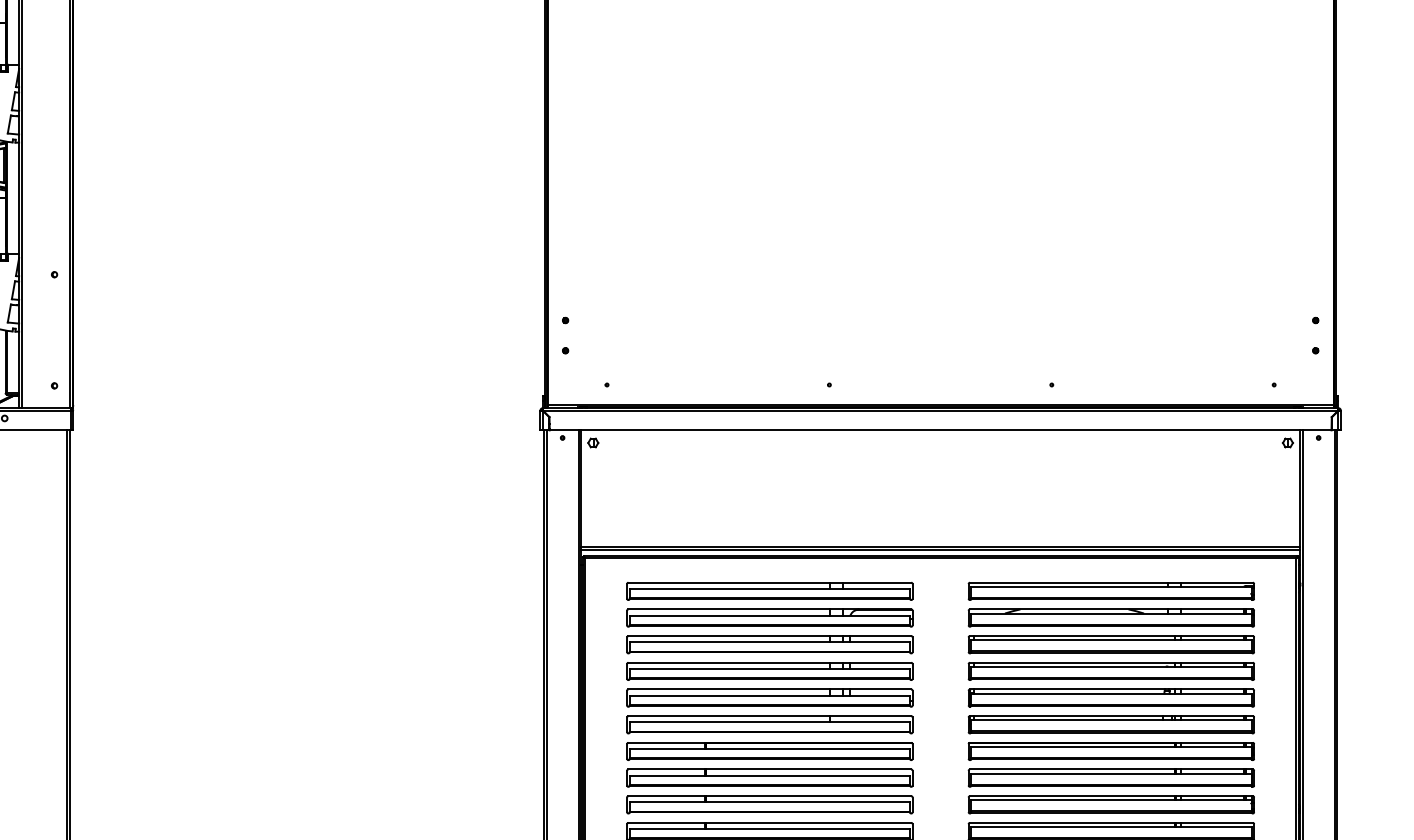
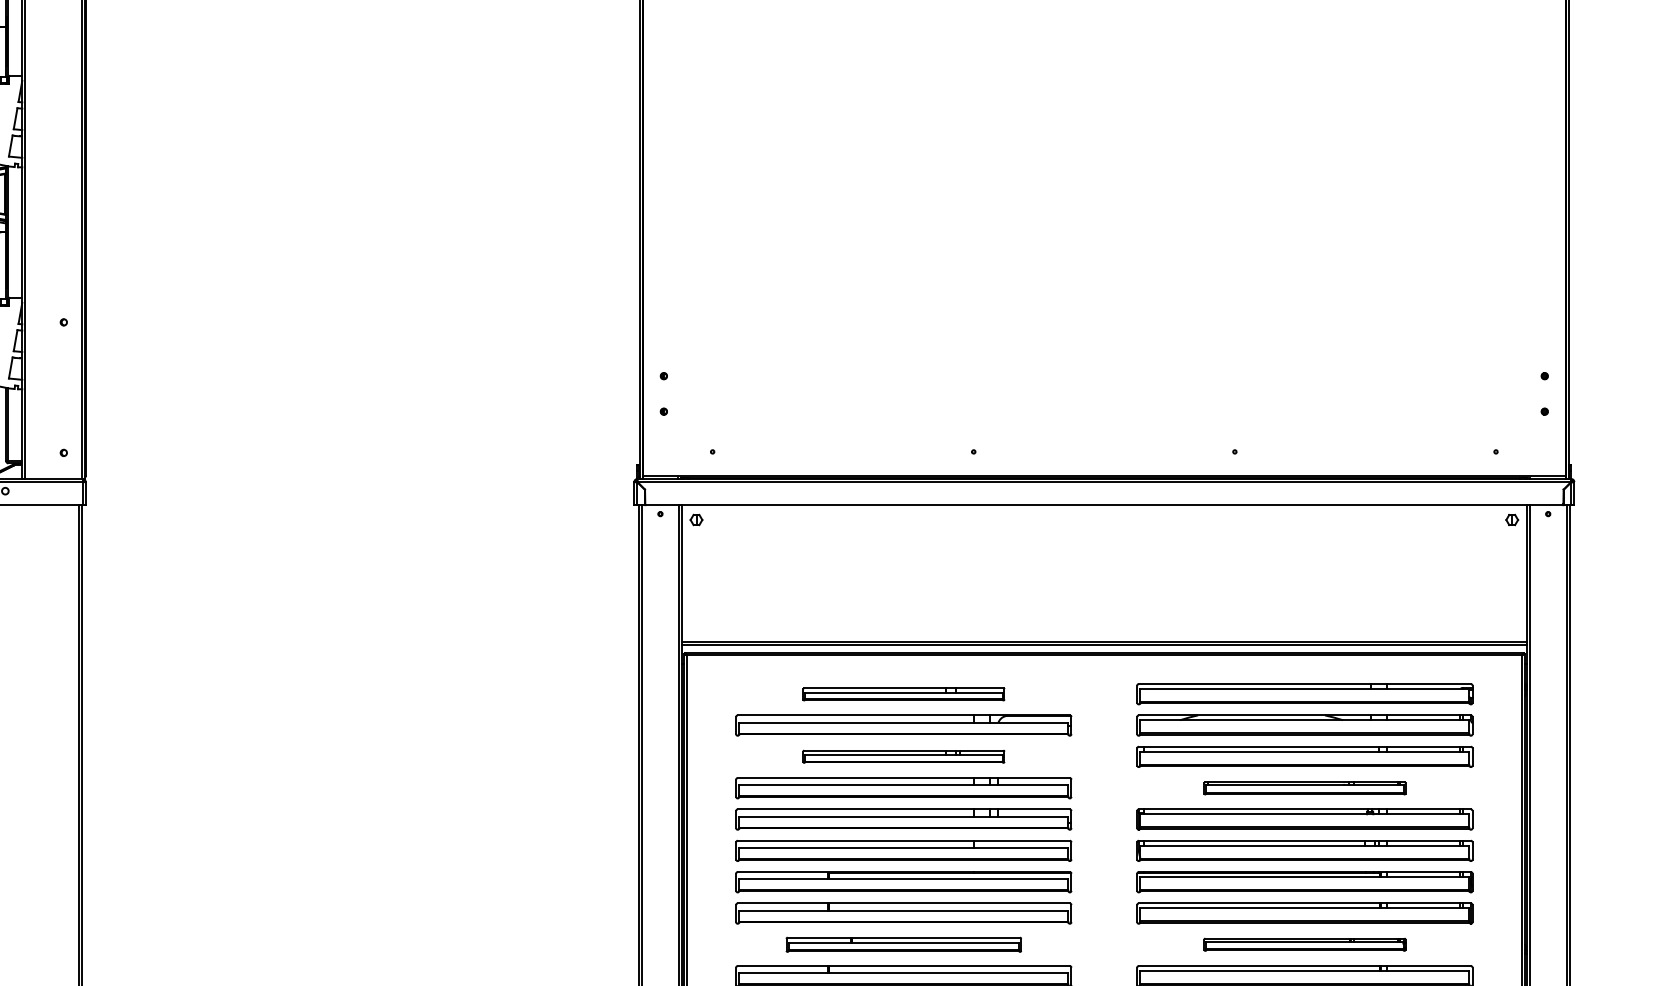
part: (769, 591) -> (903, 694), size x0.6
part: (769, 644) -> (903, 756), size x0.6
part: (1111, 671) -> (1304, 788), size x0.6
part: (769, 804) -> (903, 944), size x0.7
part: (1111, 804) -> (1304, 944), size x0.6

